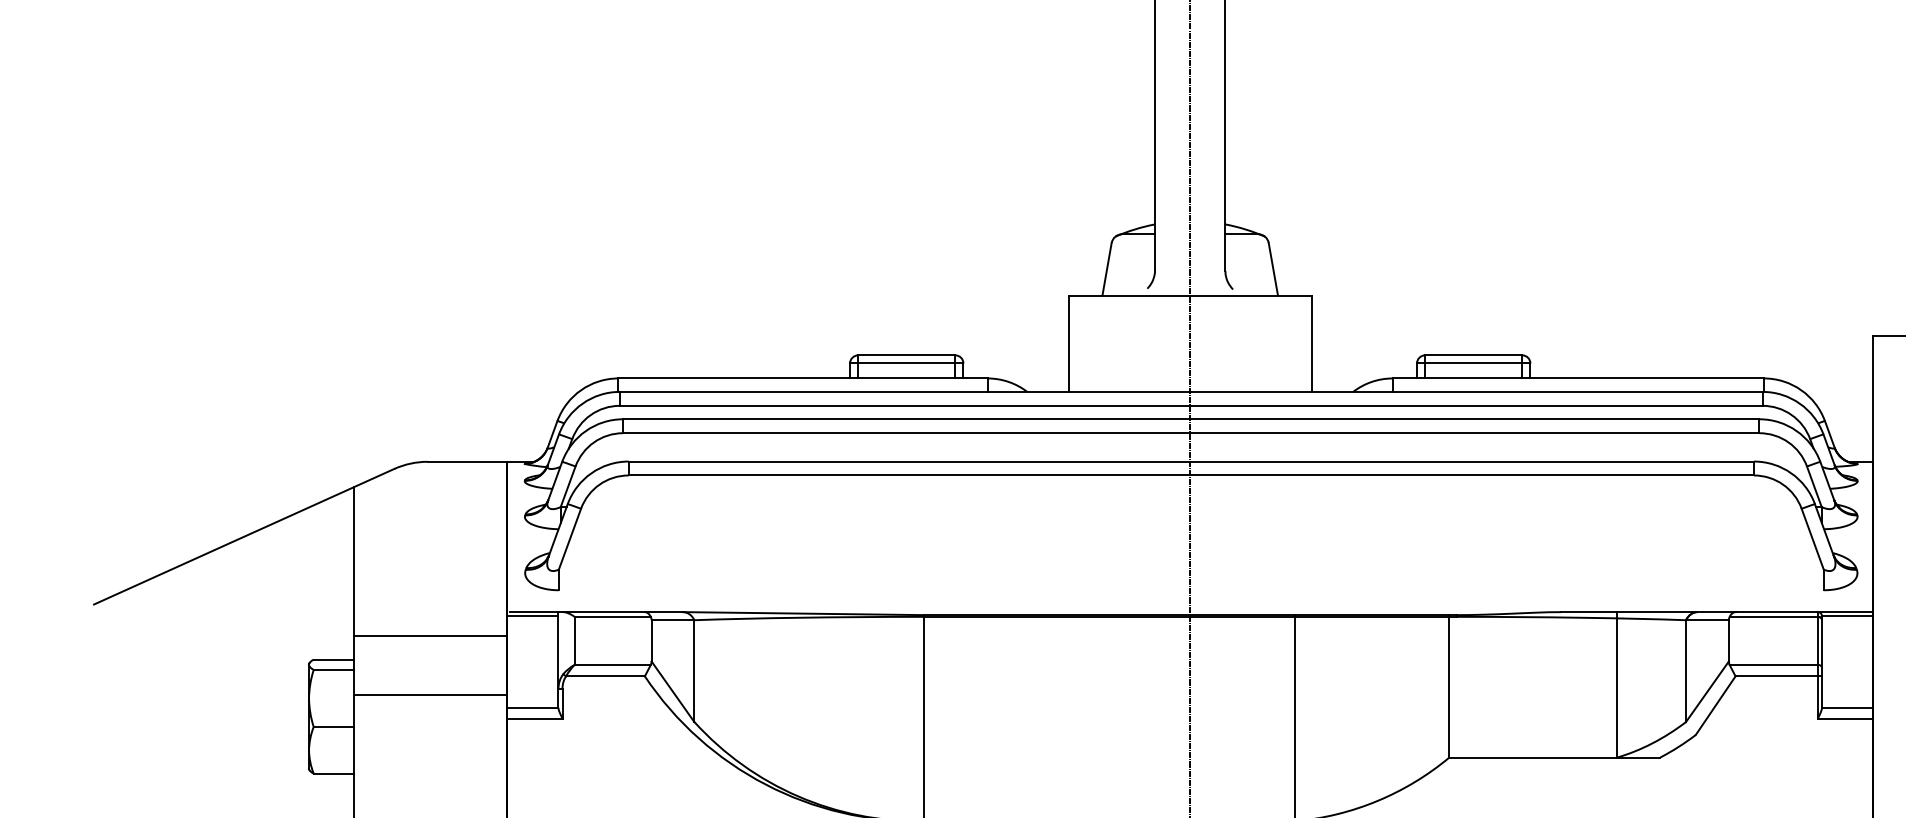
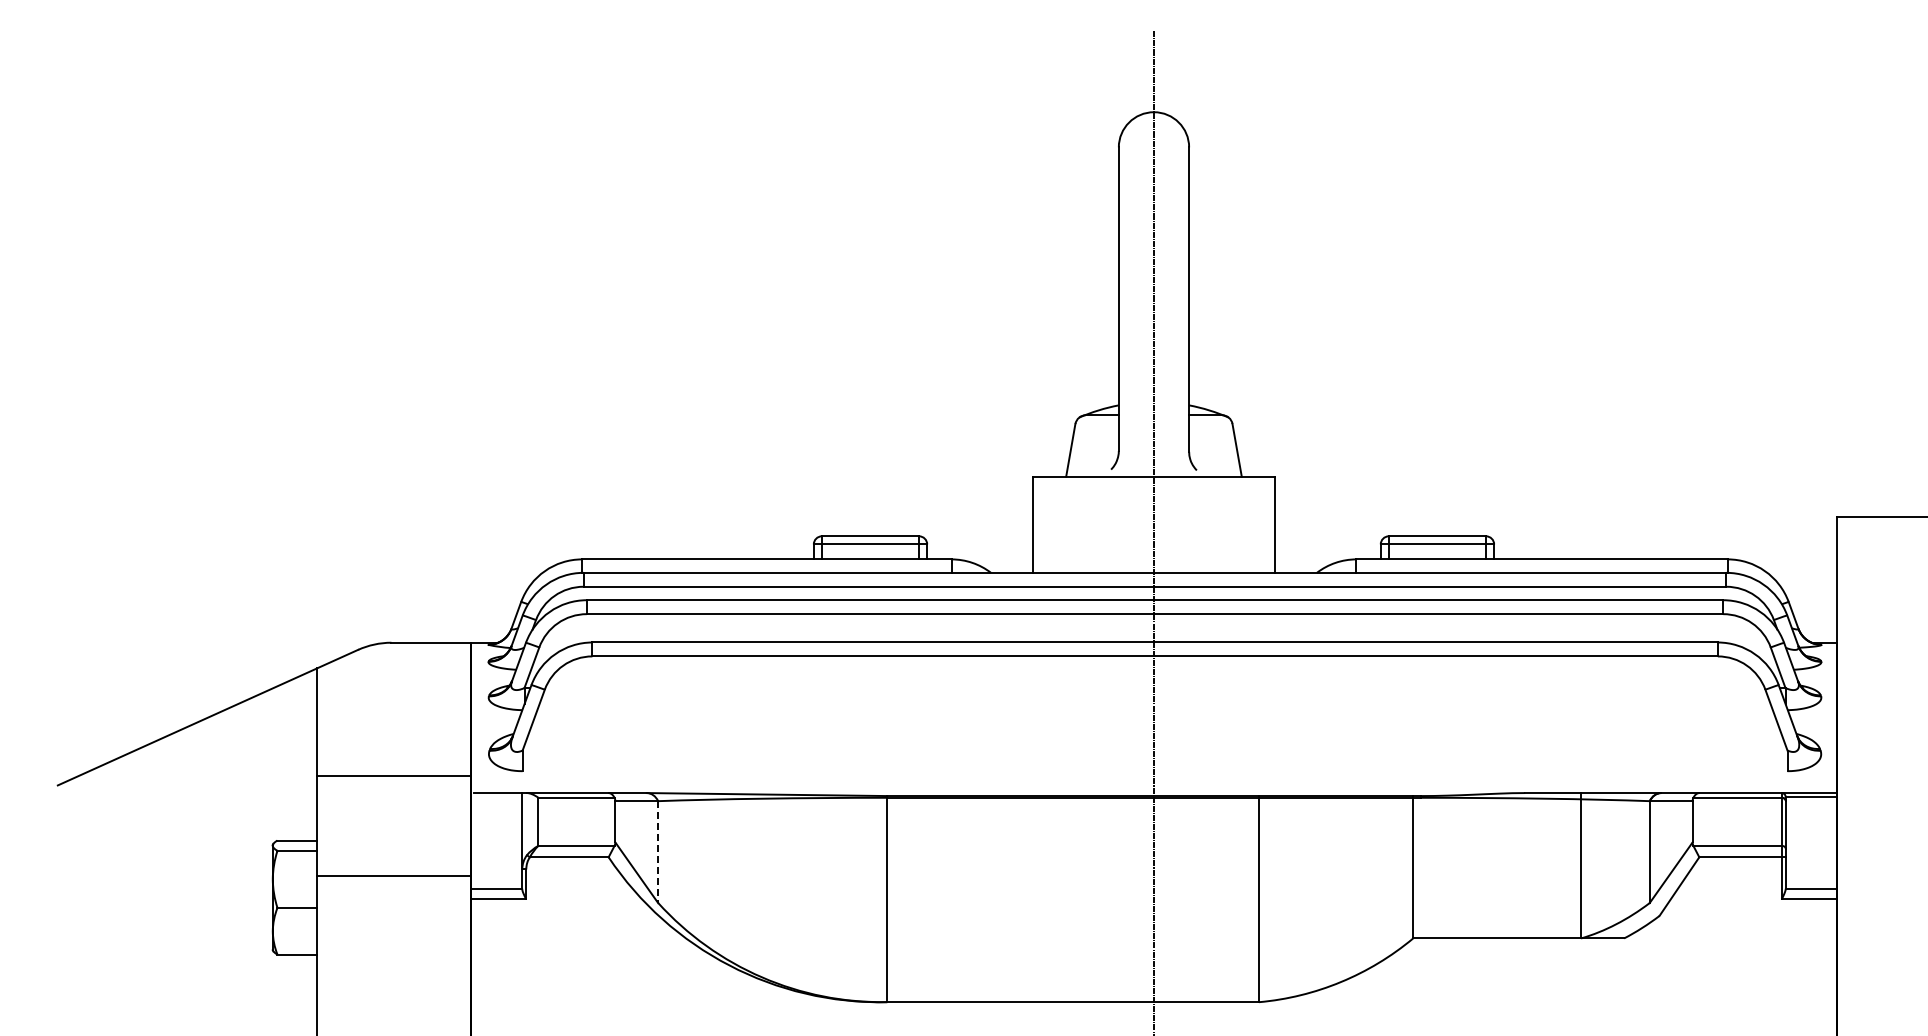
line: (532, 616) -> (496, 797), removed
line: (430, 635) -> (394, 775), moved
line: (694, 671) -> (658, 852), solid -> dashed

